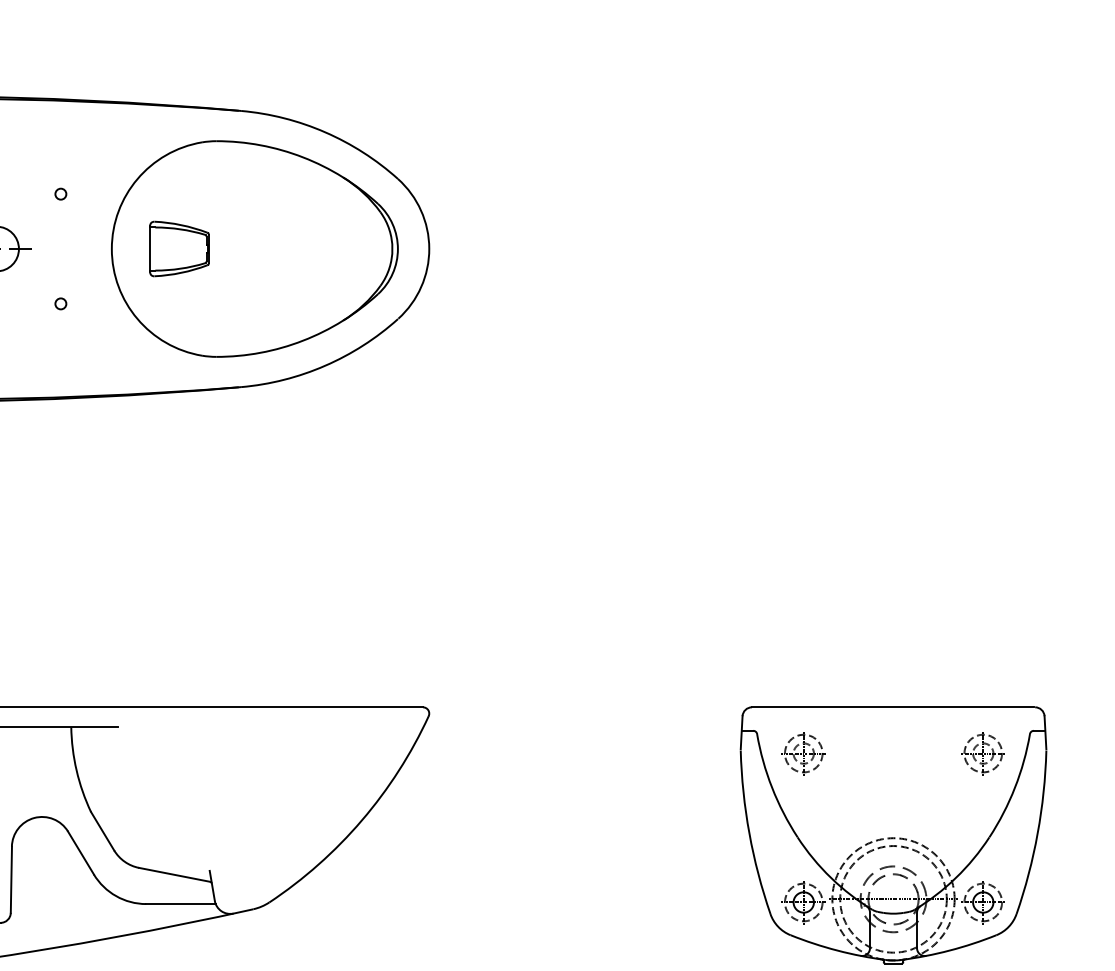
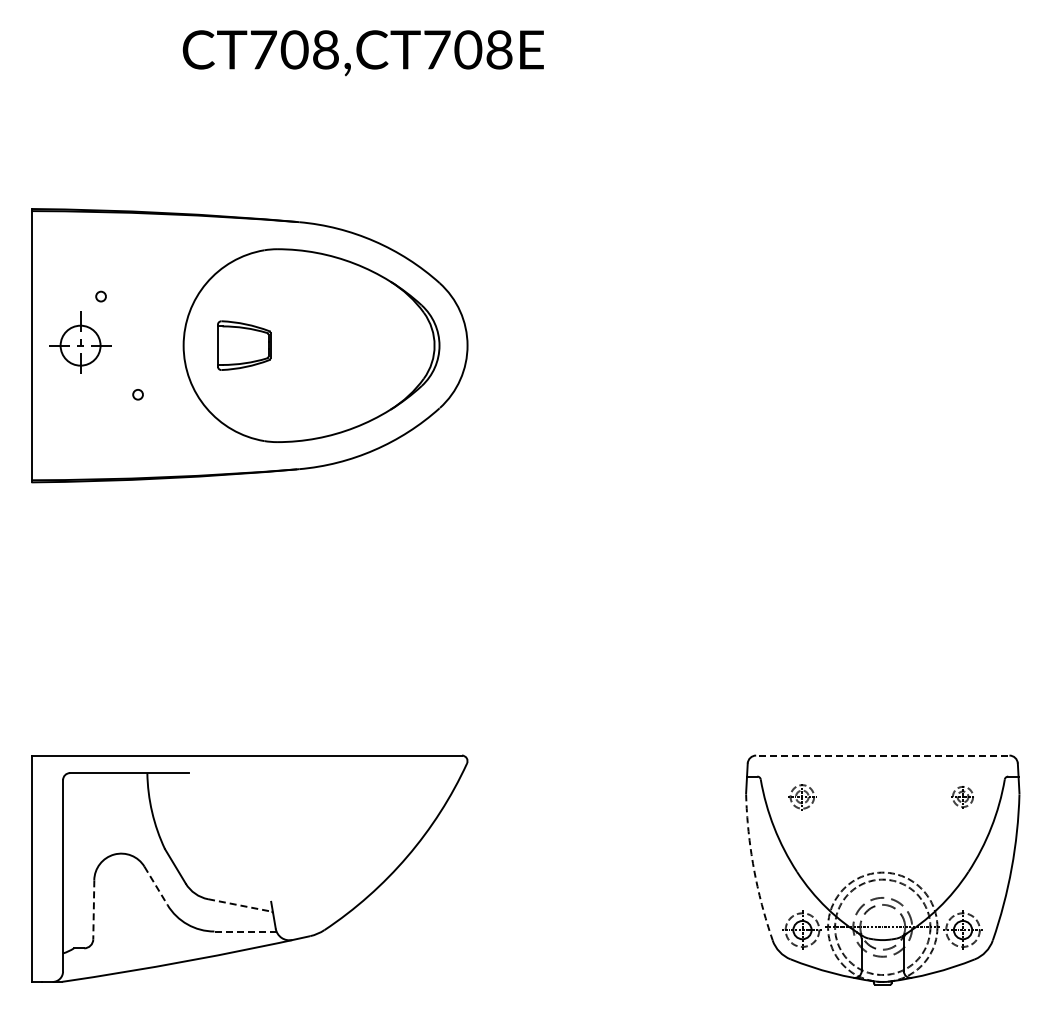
circle: (60, 194) -> (100, 296), moved
line: (893, 707) -> (882, 755), solid -> dashed
part: (802, 753) -> (801, 796), size x0.7
part: (982, 753) -> (962, 796), size x0.6
arc: (748, 833) -> (753, 868), solid -> dashed
line: (81, 853) -> (156, 886), solid -> dashed
line: (175, 874) -> (240, 905), solid -> dashed
line: (11, 879) -> (93, 909), solid -> dashed
line: (179, 904) -> (244, 931), solid -> dashed

